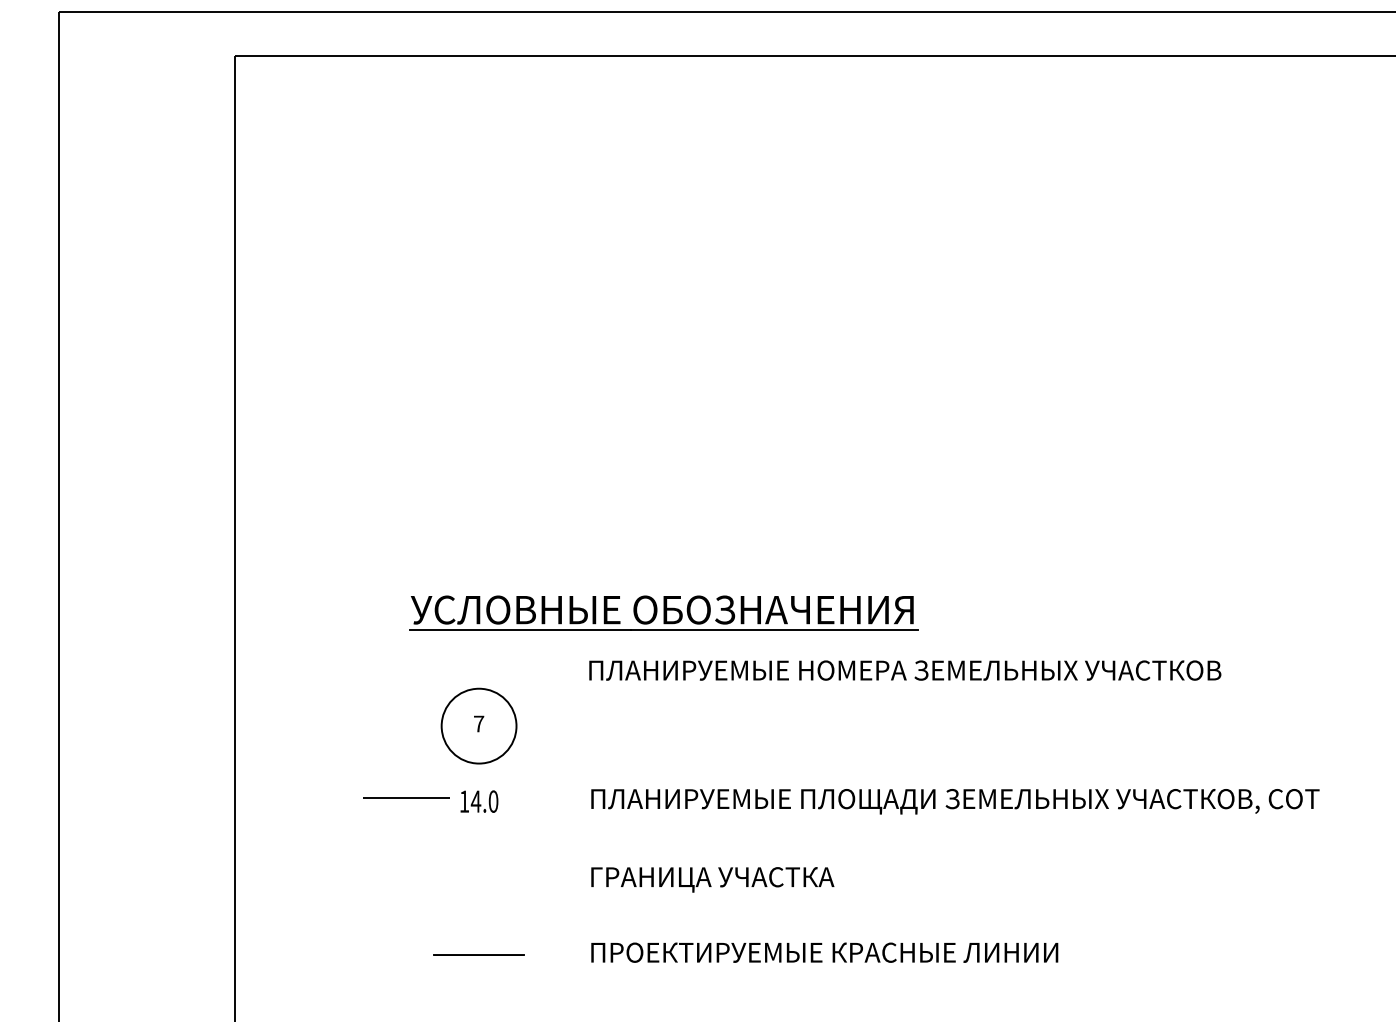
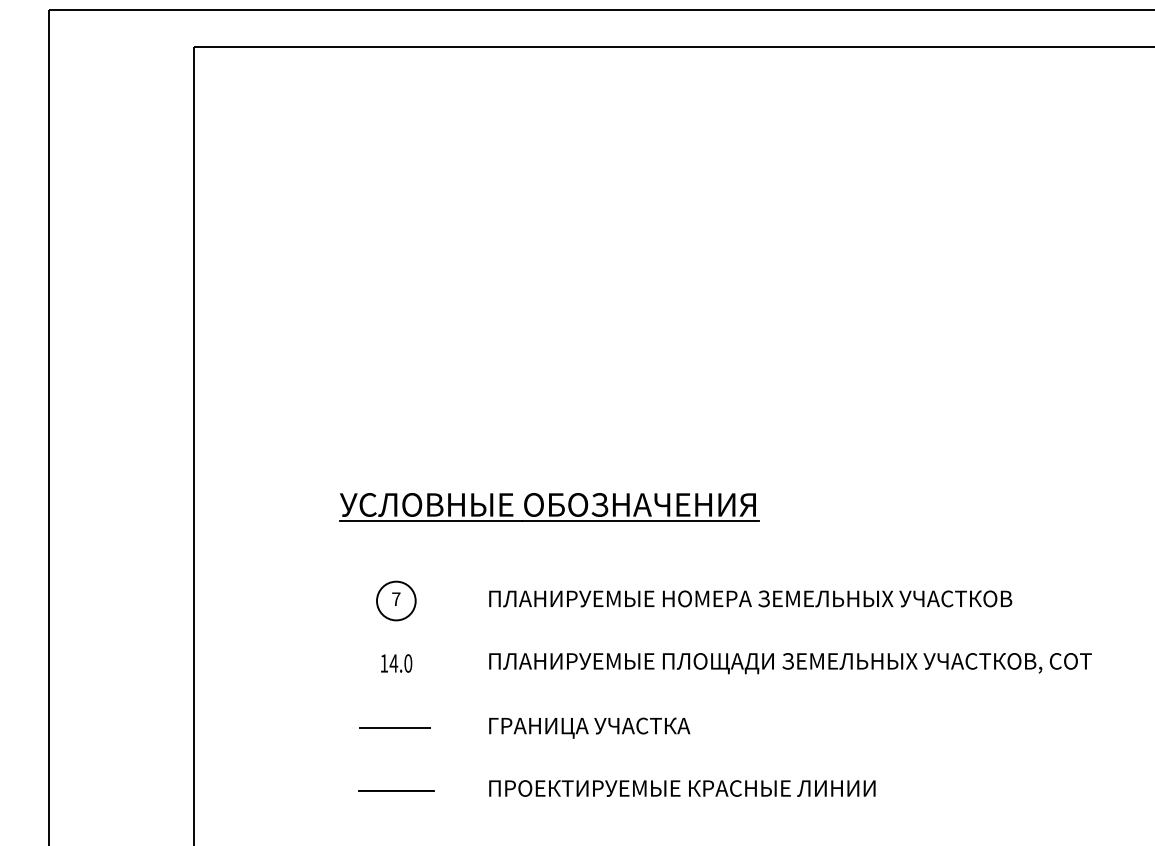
text: (905, 670) -> (750, 598), moved
circle: (478, 725) -> (395, 600), size x0.62
line: (406, 797) -> (395, 727), moved

